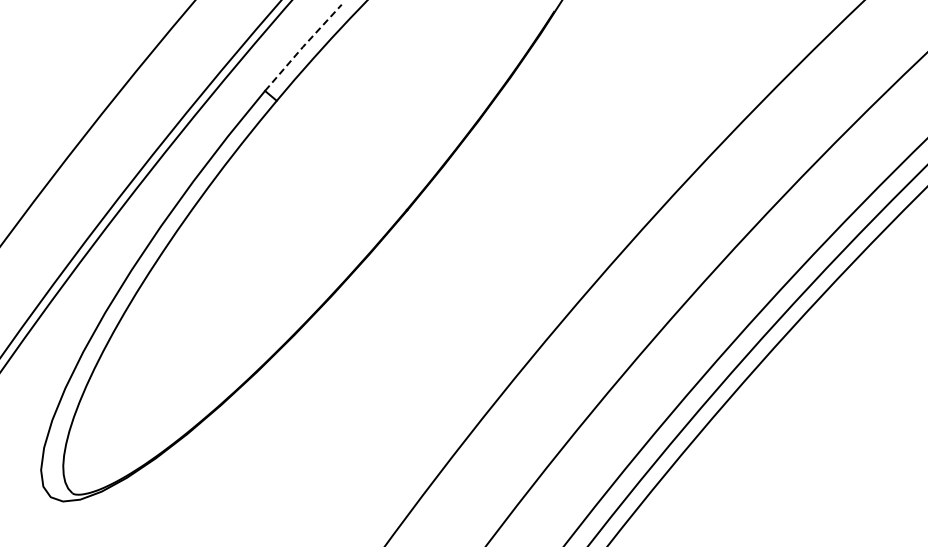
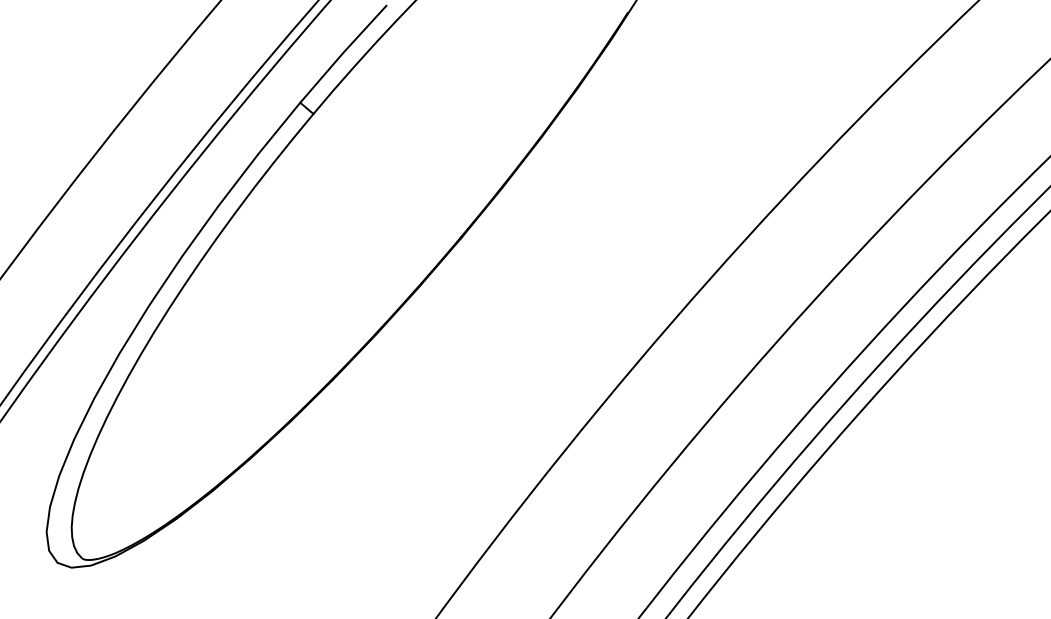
line: (303, 46) -> (343, 52), dashed -> solid

